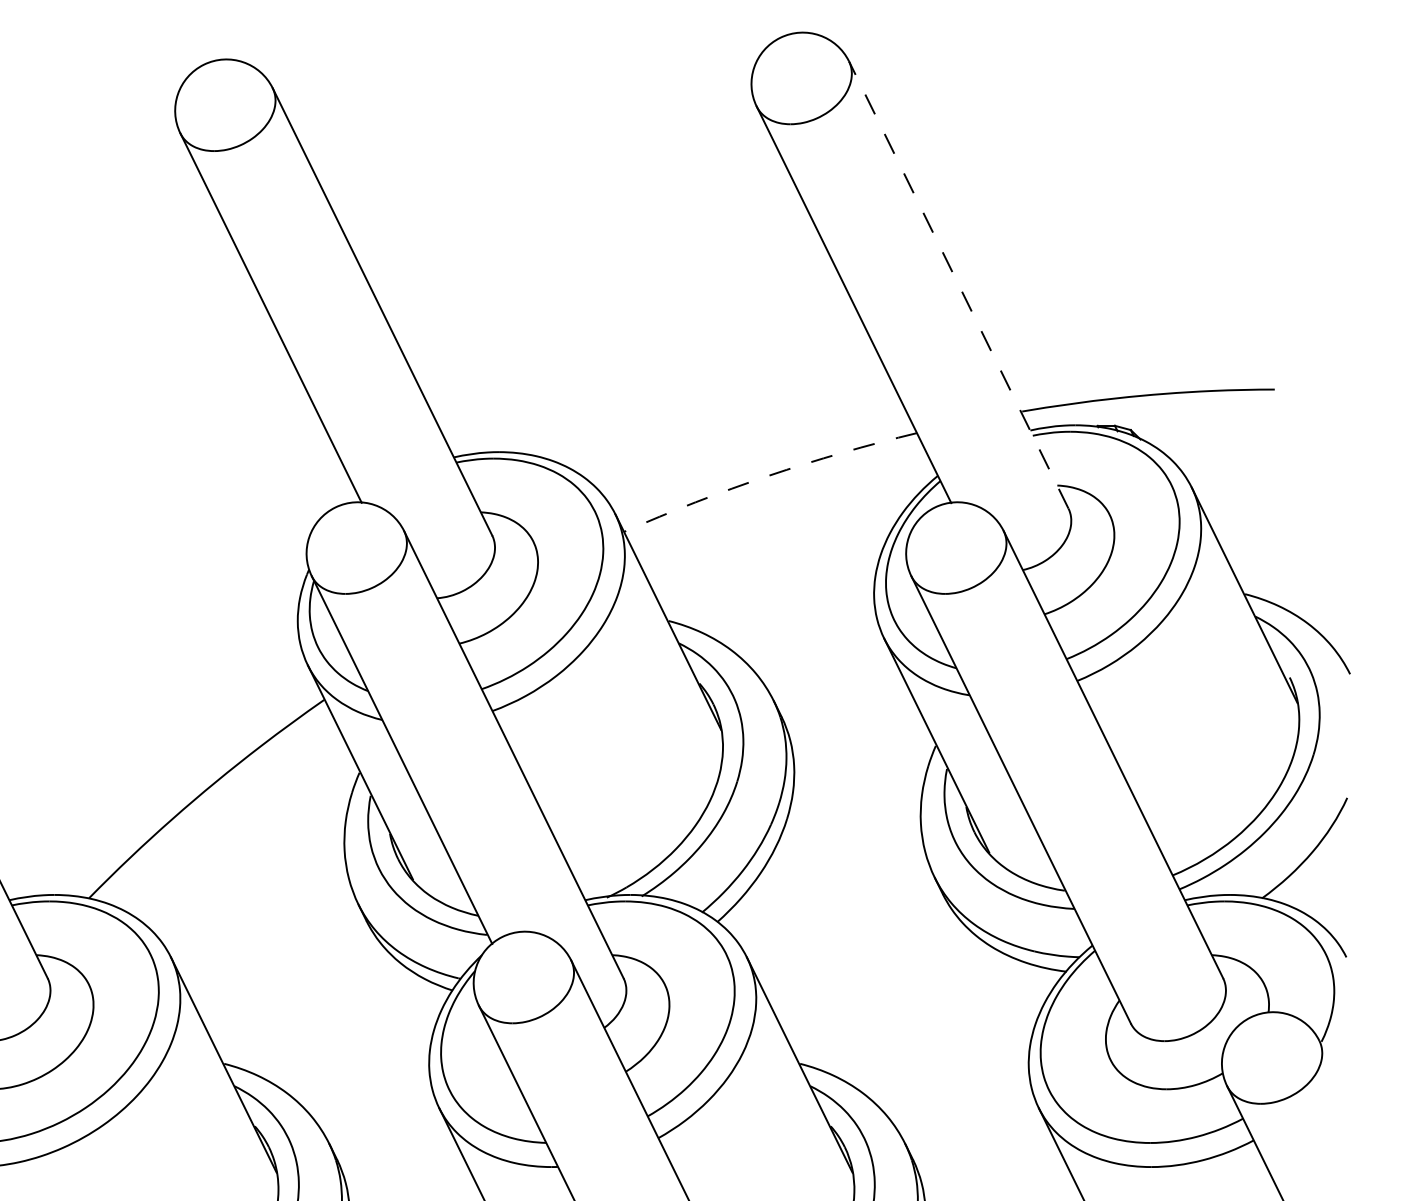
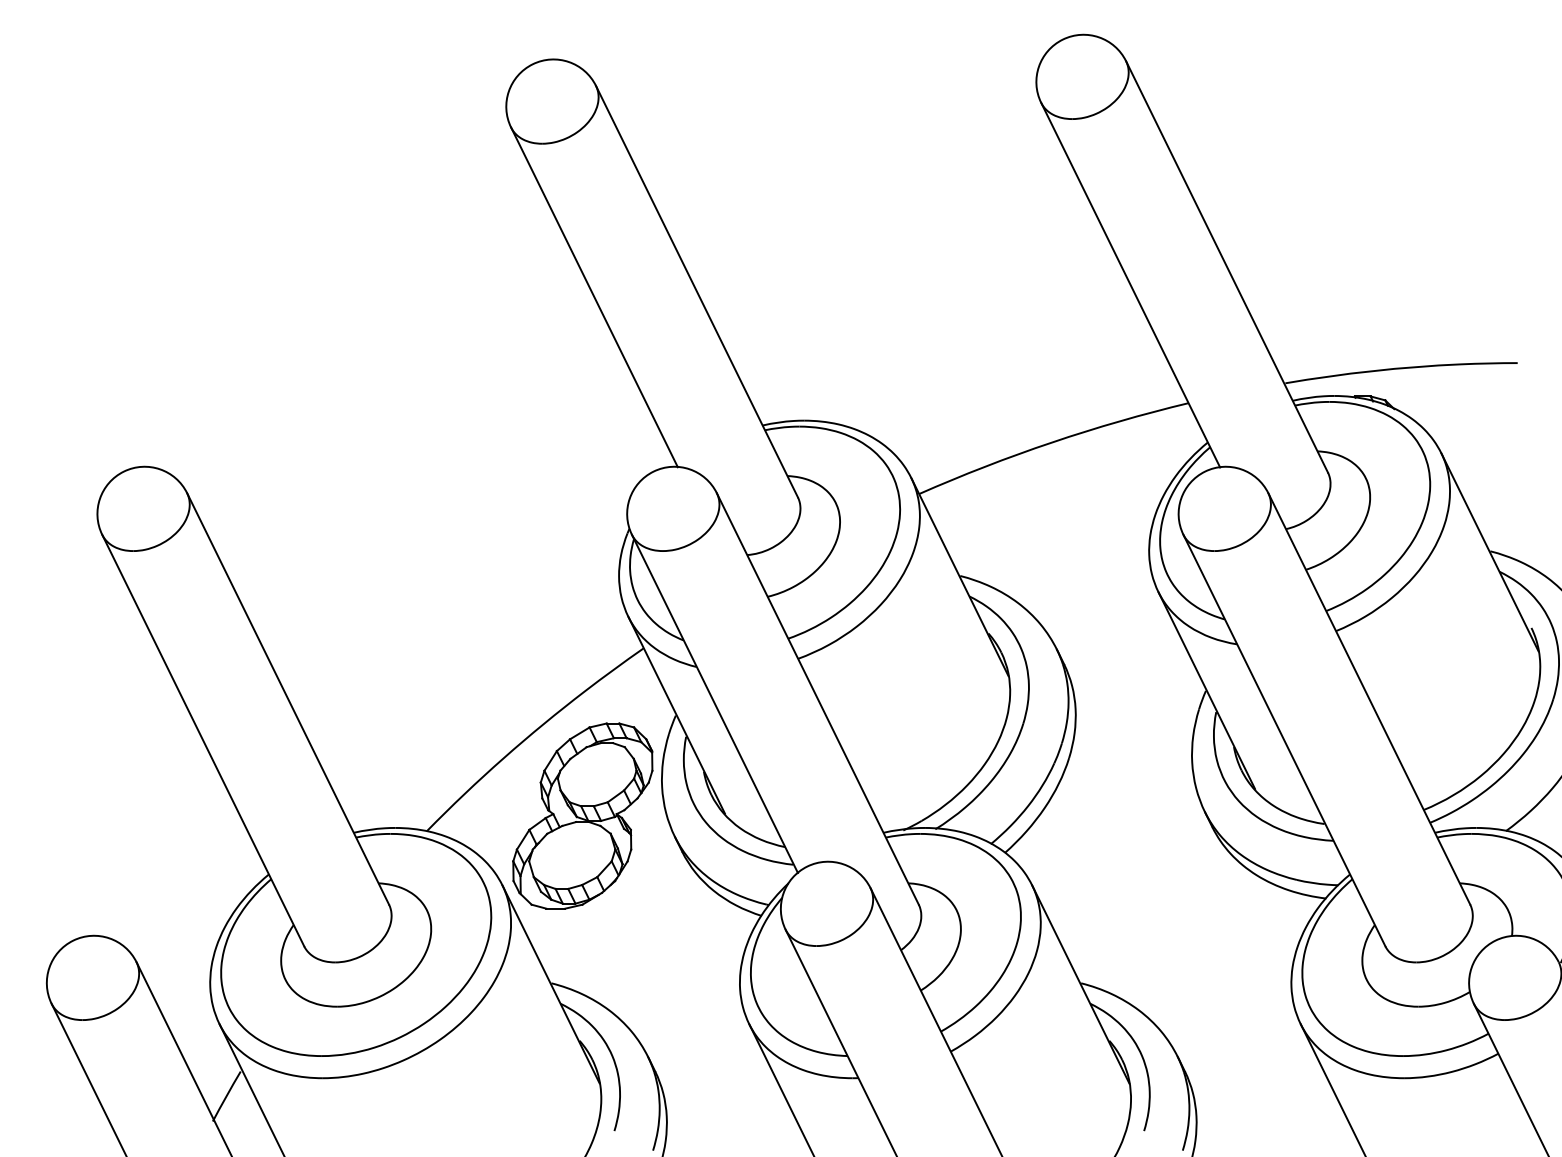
line: (958, 284) -> (1226, 266), dashed -> solid
arc: (769, 475) -> (1052, 442), dashed -> solid
part: (258, 881) -> (582, 815), added

